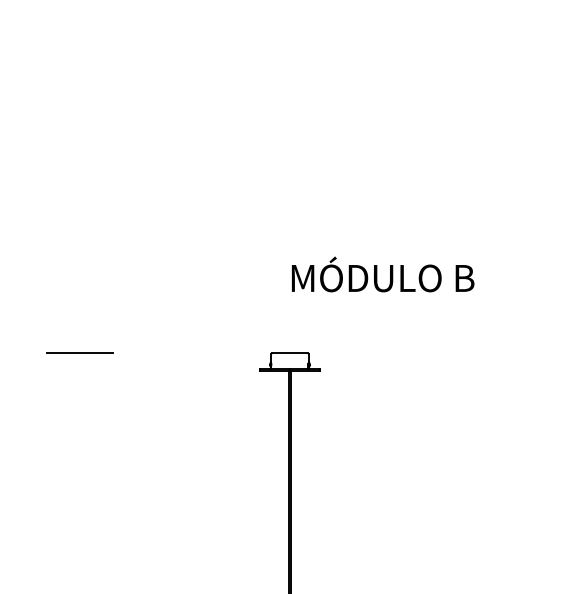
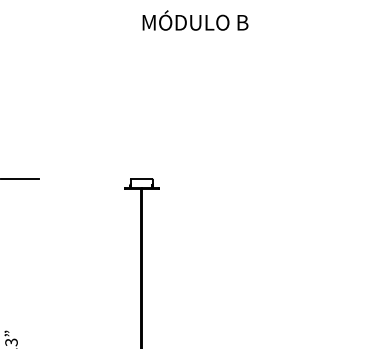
text: (383, 274) -> (195, 20), moved

